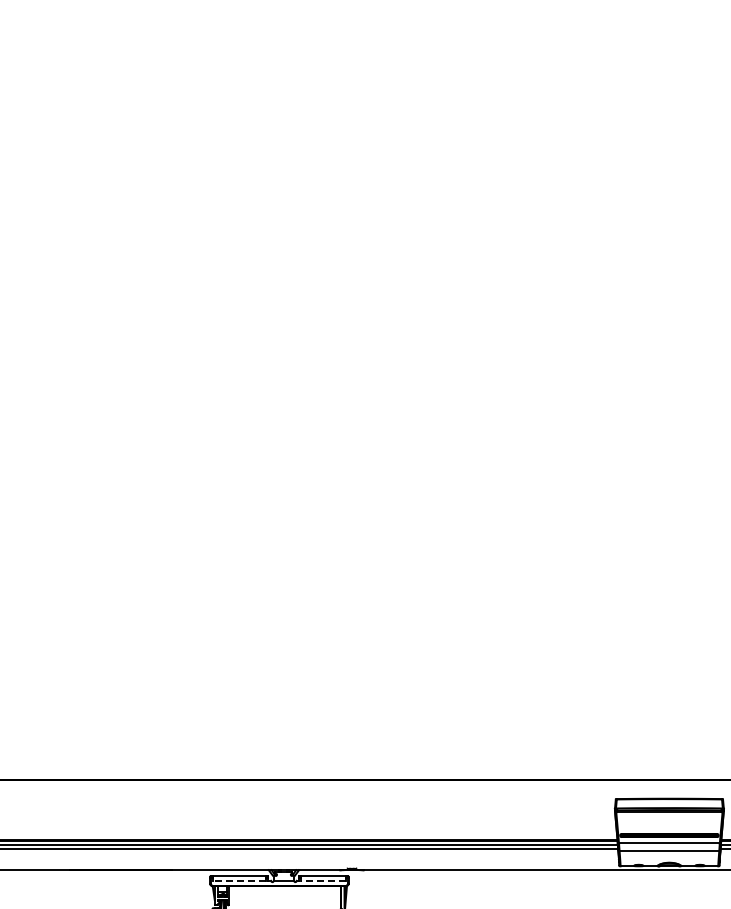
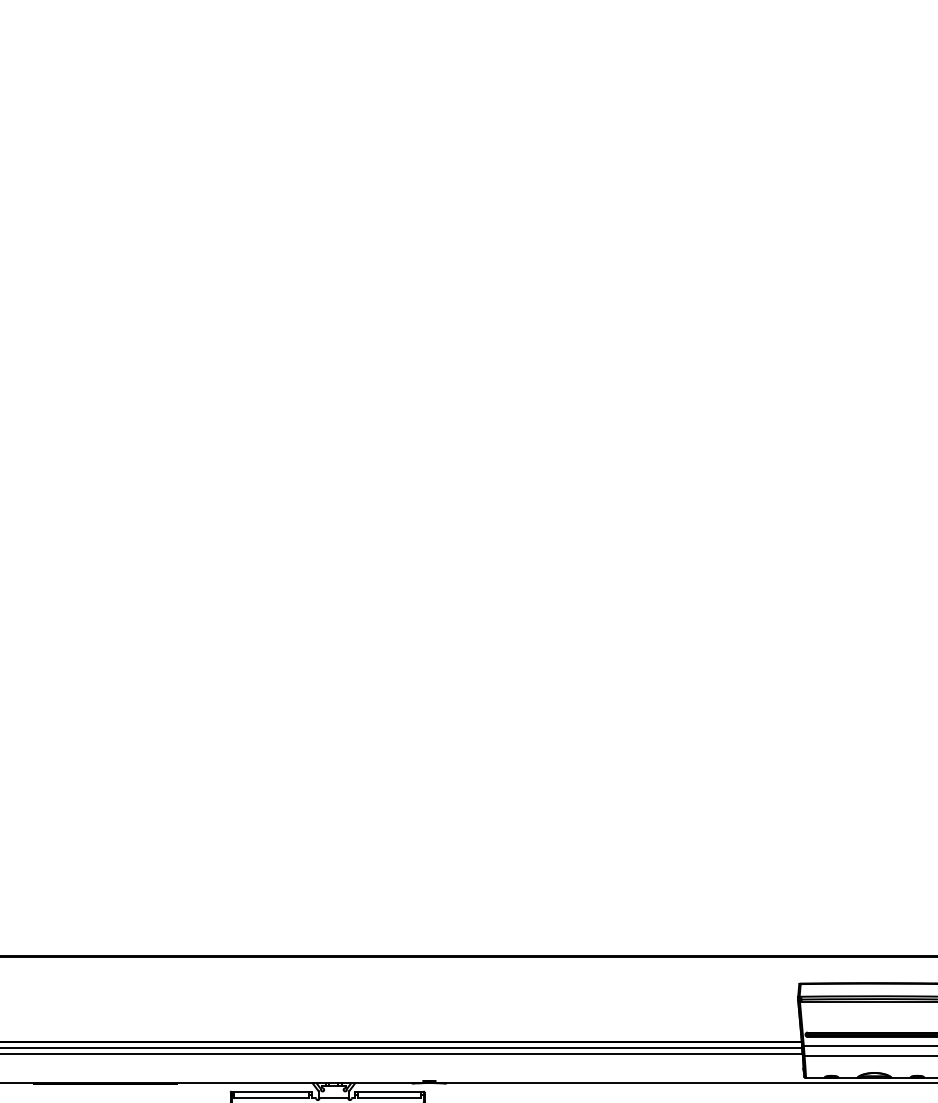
line: (239, 880) -> (271, 1097), dashed -> solid
line: (323, 880) -> (389, 1097), dashed -> solid

